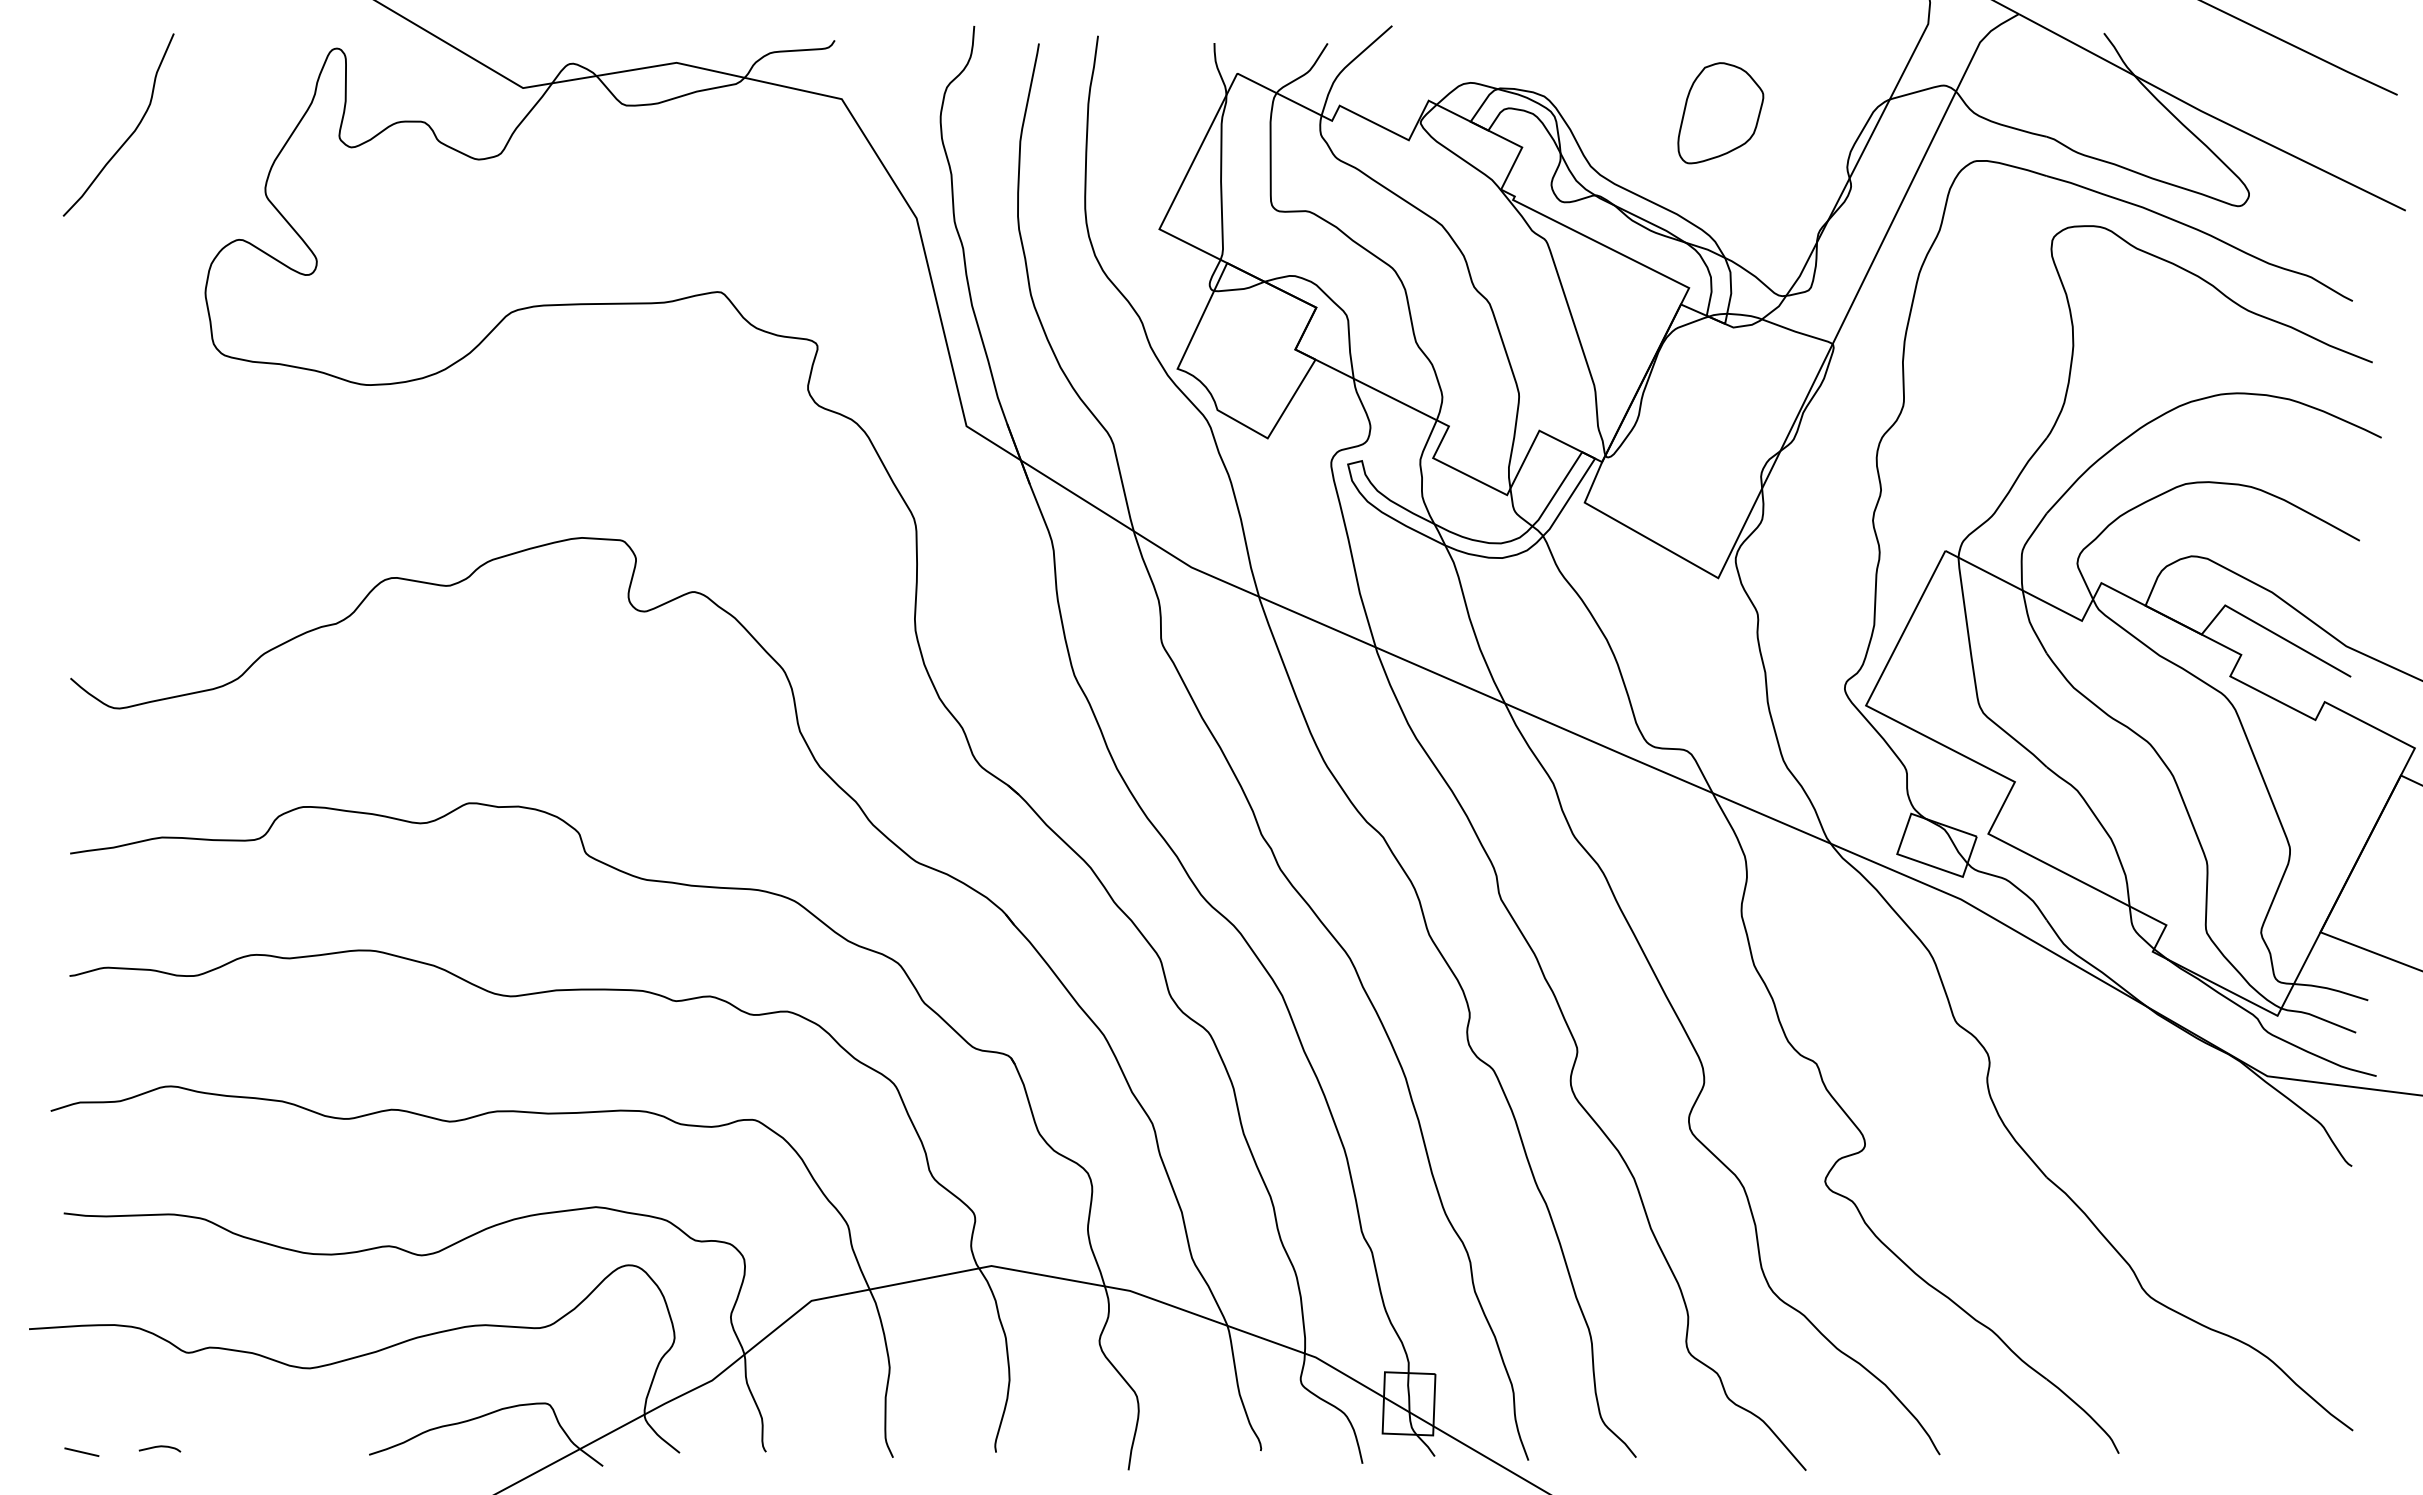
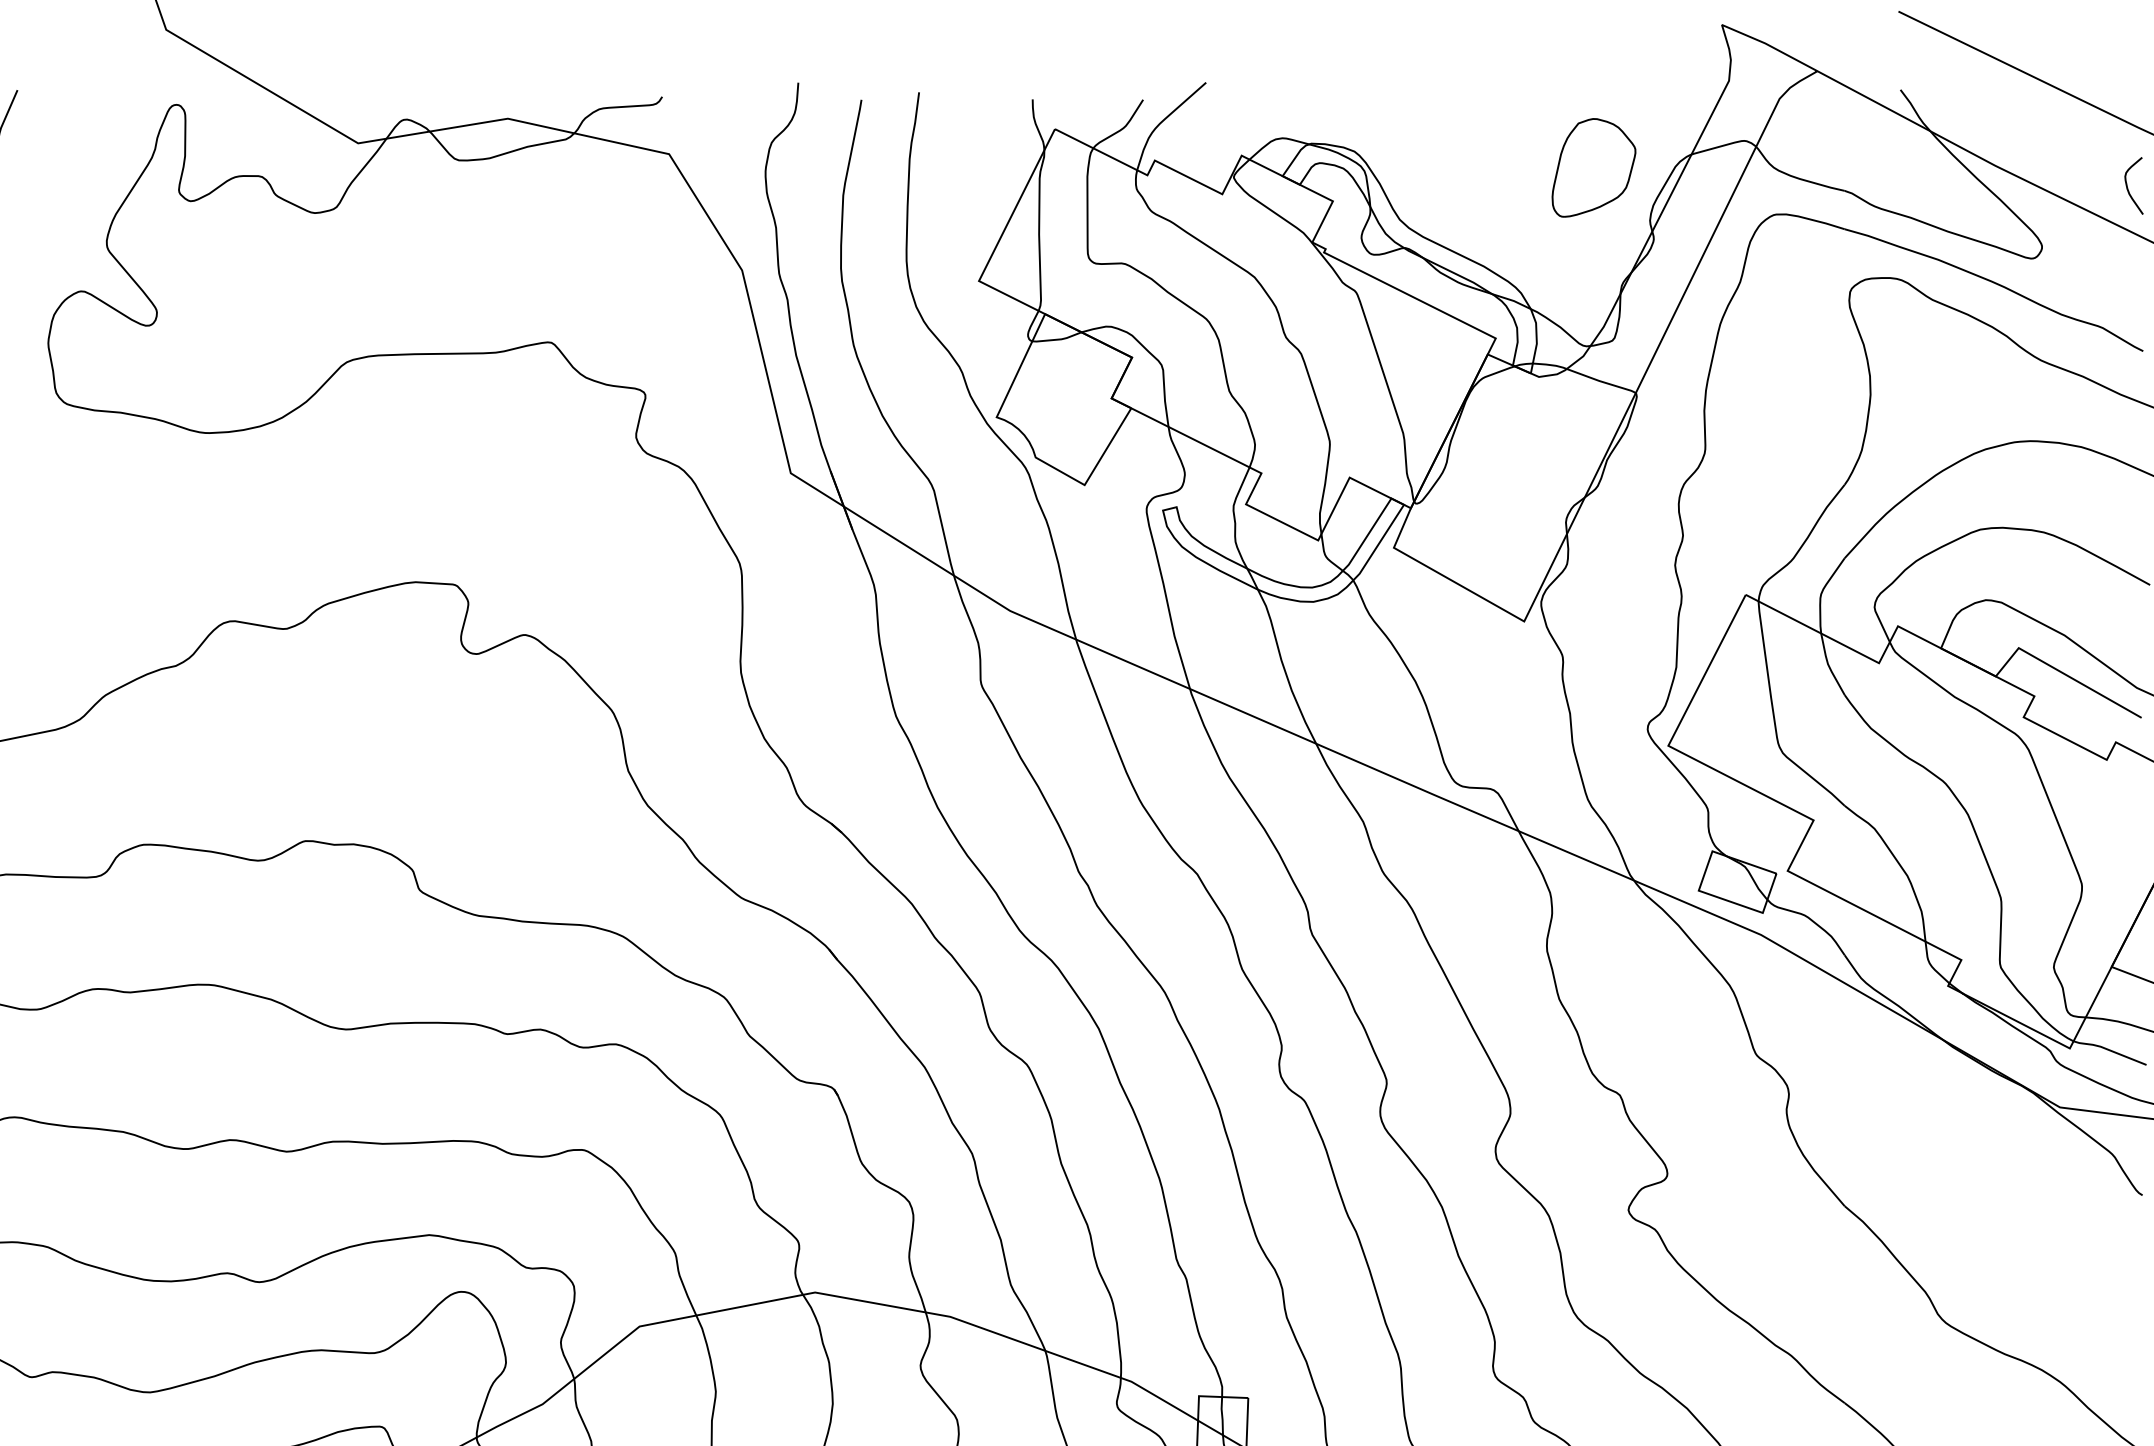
part: (1720, 113) -> (1593, 168), moved
curve: (2337, 133) -> (2128, 187), added

